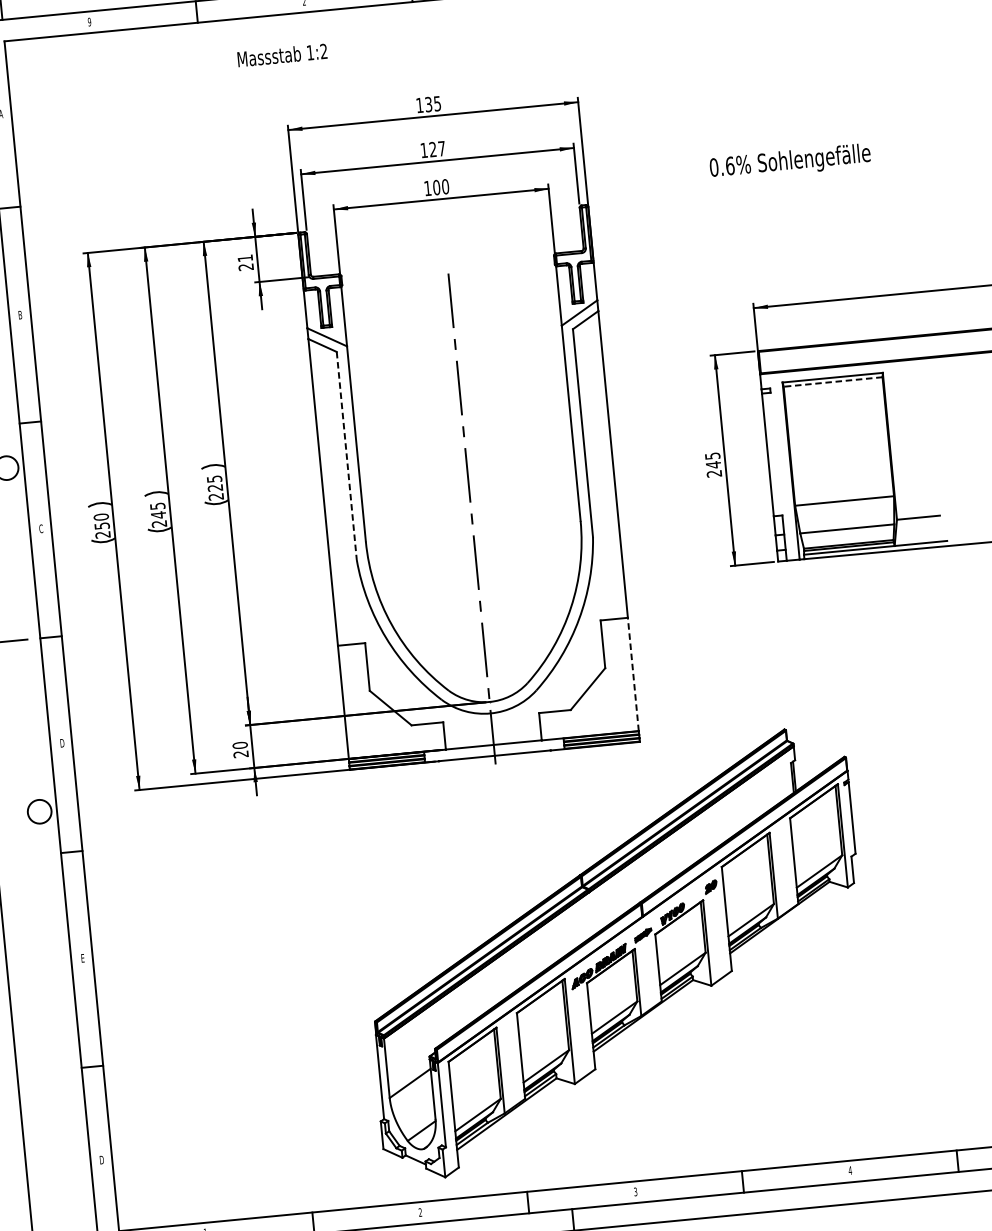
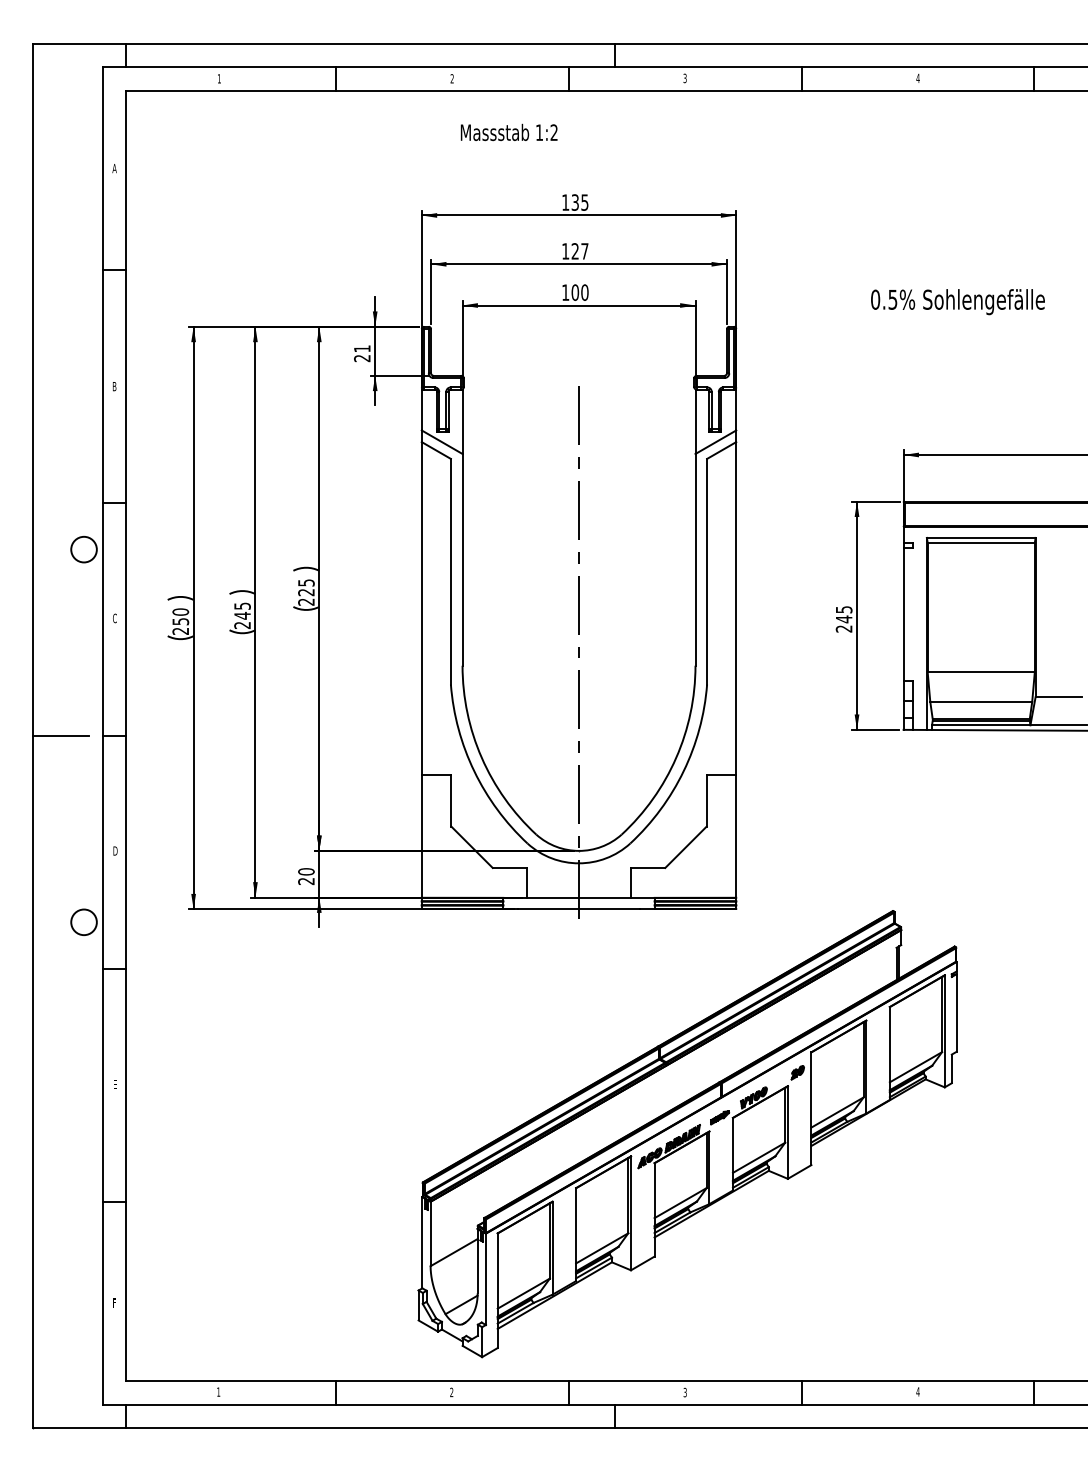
text: (89, 21) -> (219, 78), 9 -> 1
text: (281, 55) -> (508, 132), moved
text: (729, 165) -> (892, 299), 0.6% -> 0.5%
line: (833, 381) -> (981, 542), dashed -> solid
line: (346, 455) -> (450, 571), dashed -> solid
line: (633, 673) -> (736, 835), dashed -> solid
text: (101, 1159) -> (114, 1302), D -> F

